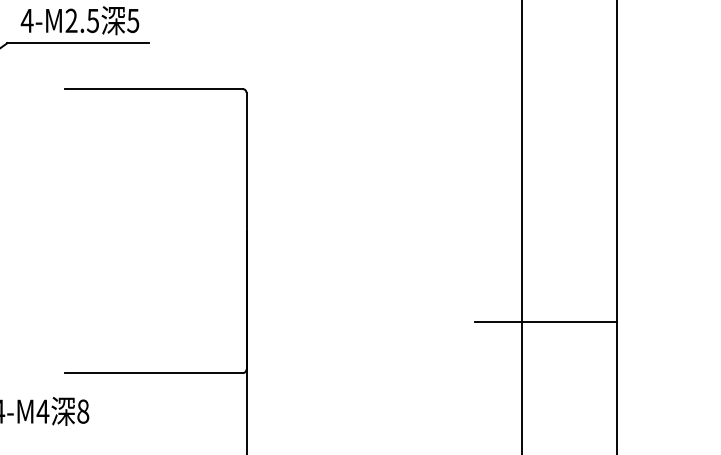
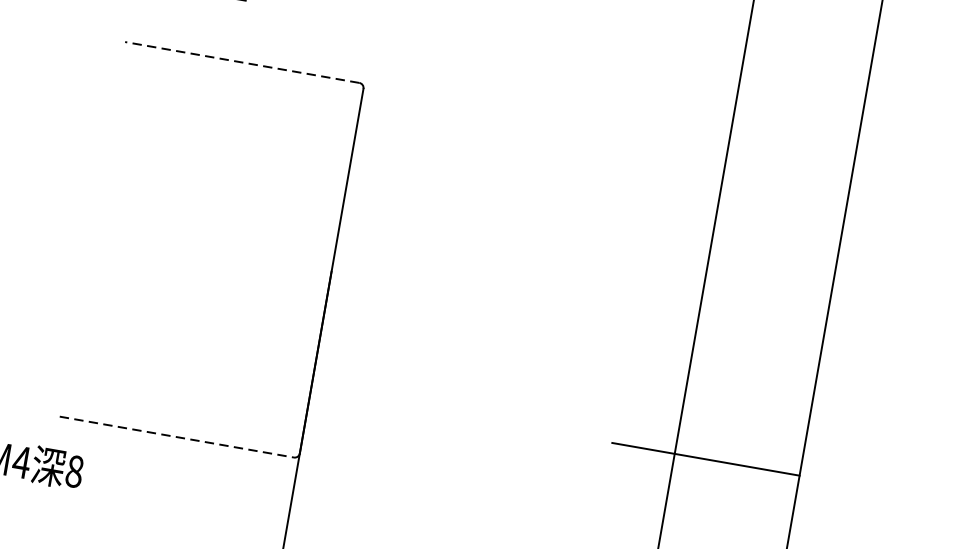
line: (153, 89) -> (241, 62), solid -> dashed
line: (153, 373) -> (176, 437), solid -> dashed

